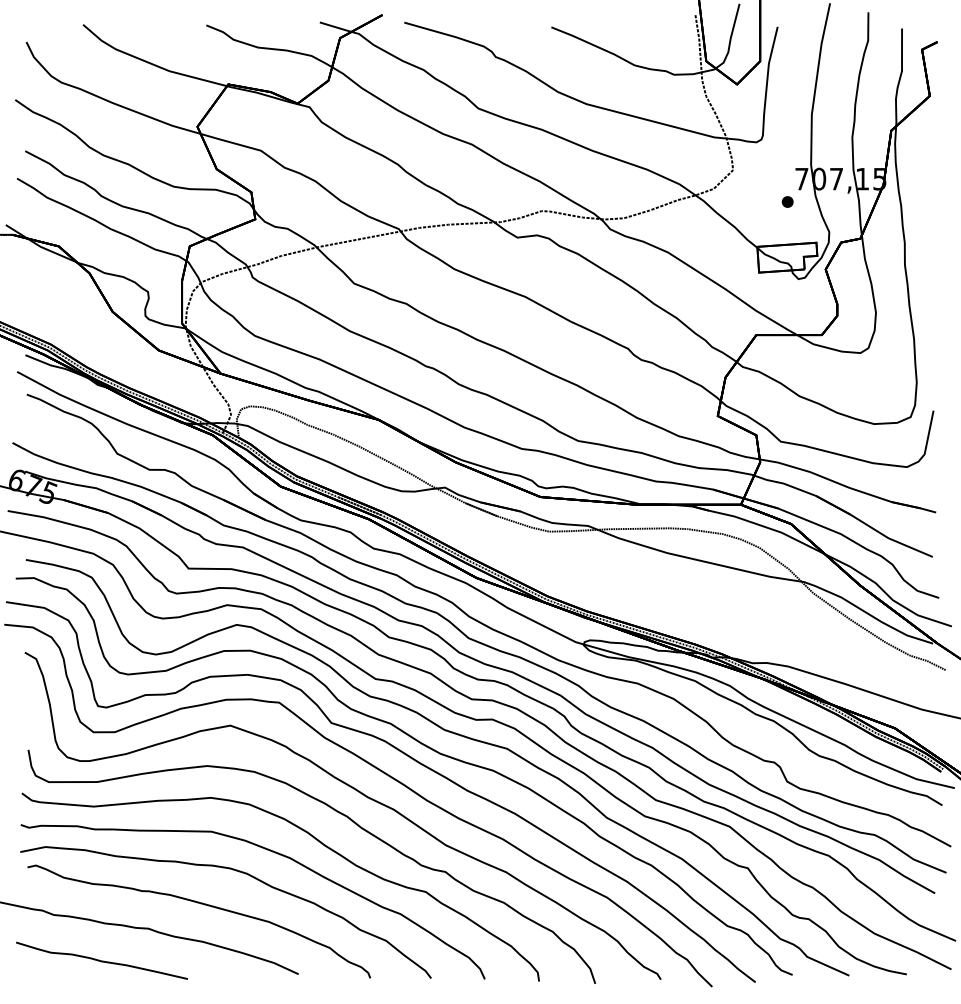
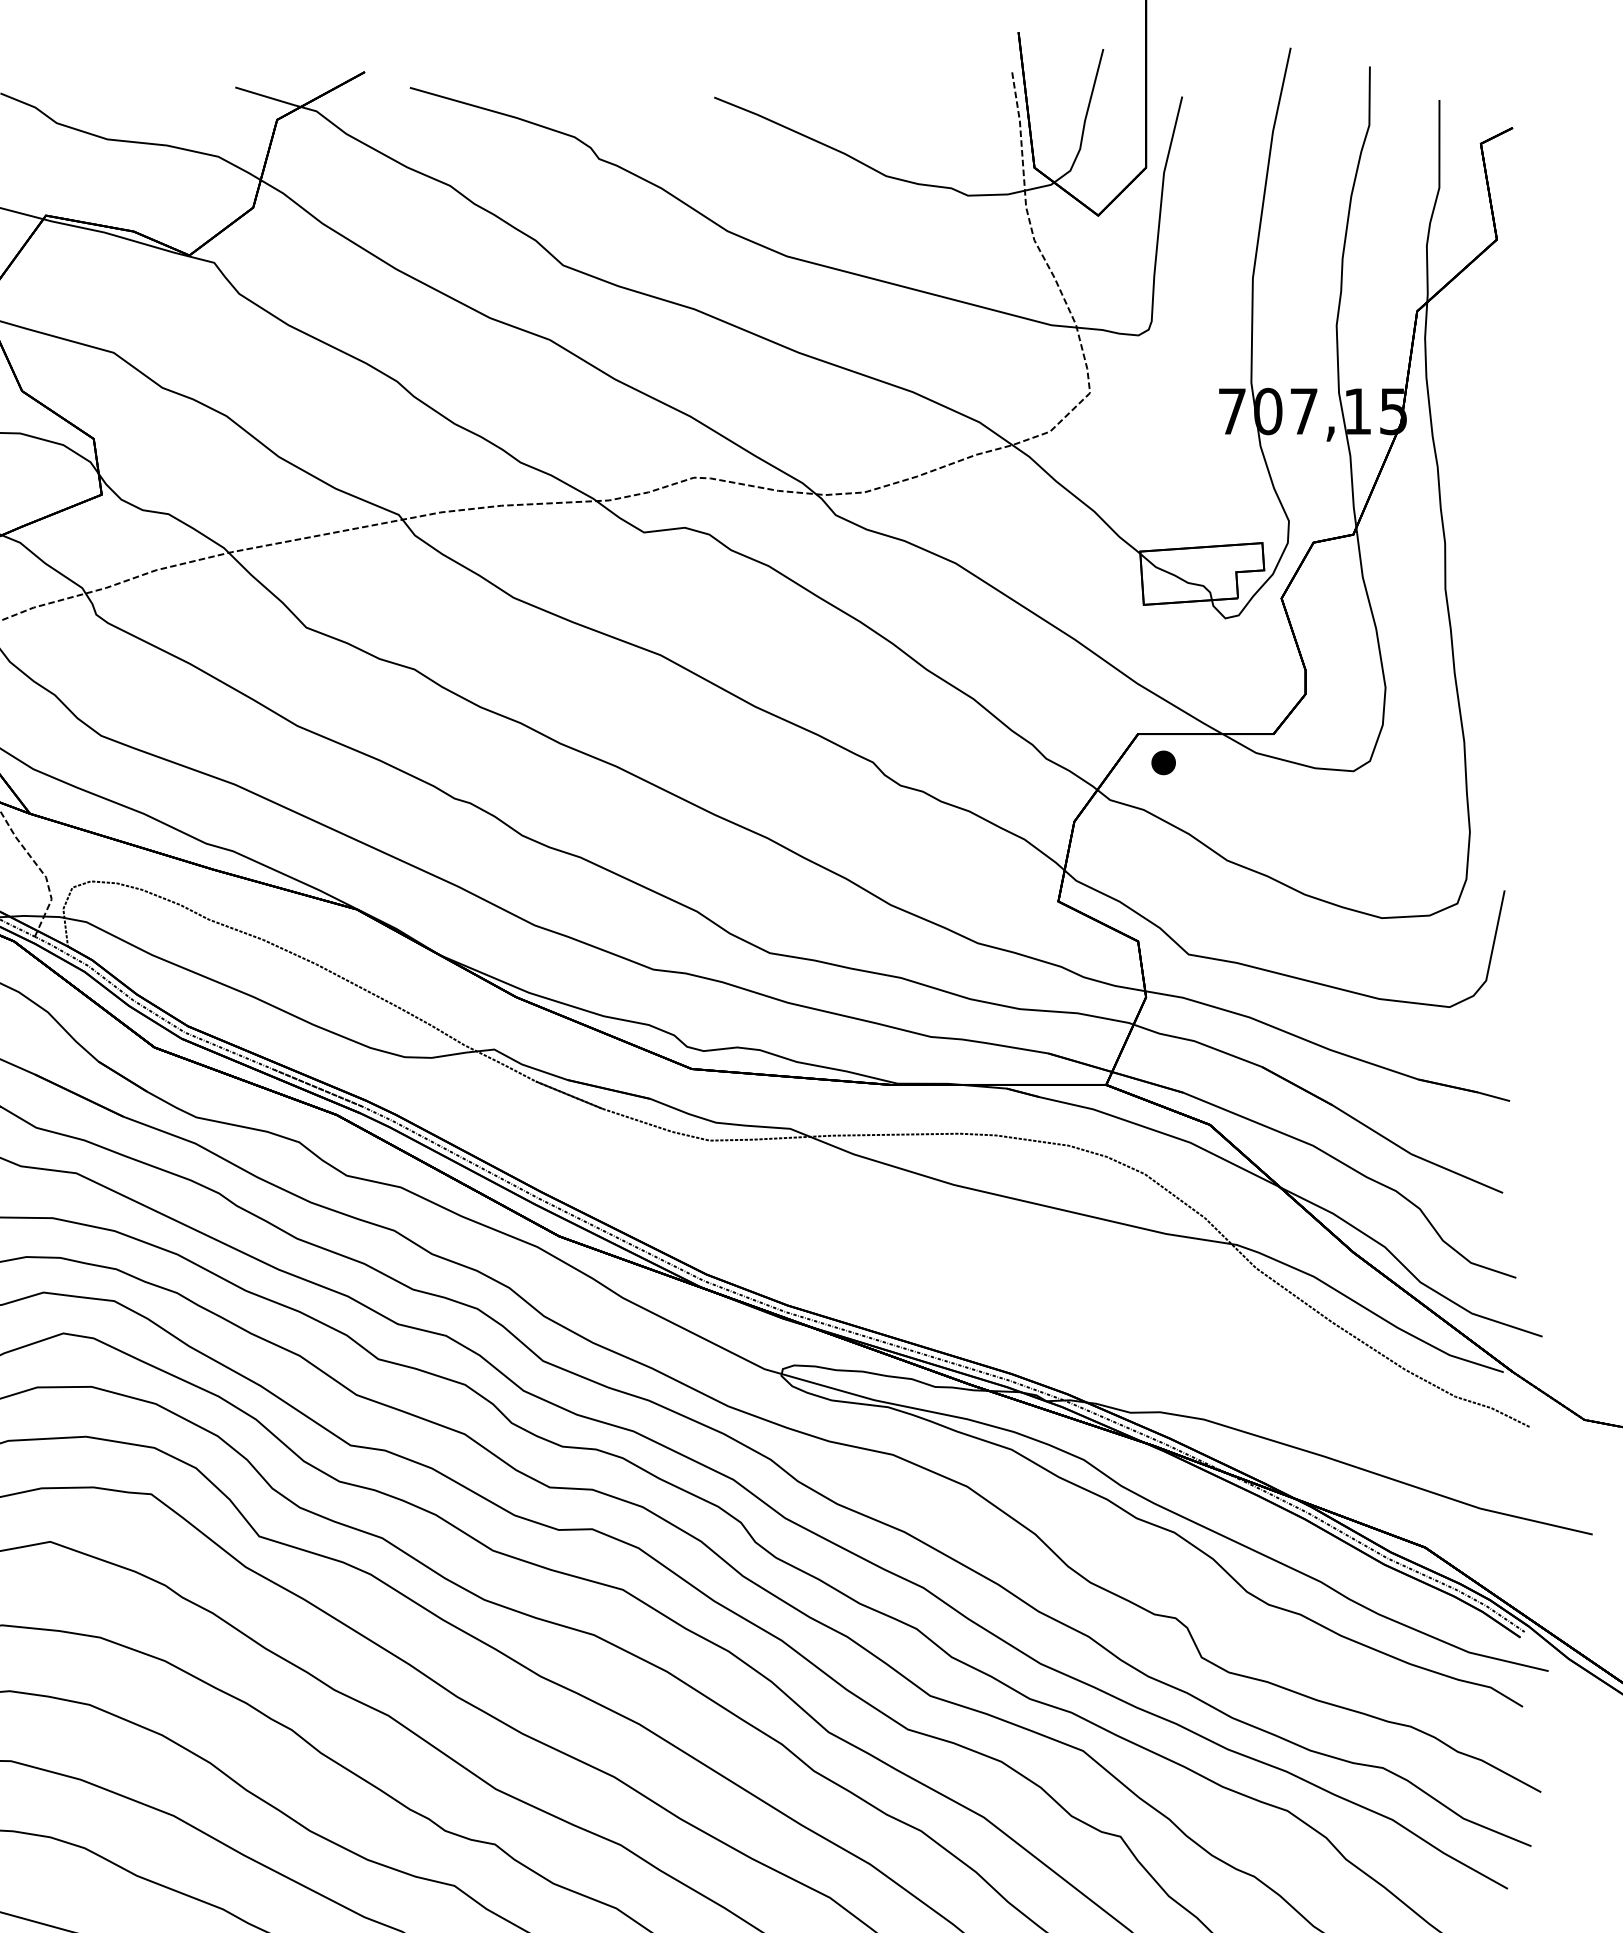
part: (787, 201) -> (1163, 761), moved

